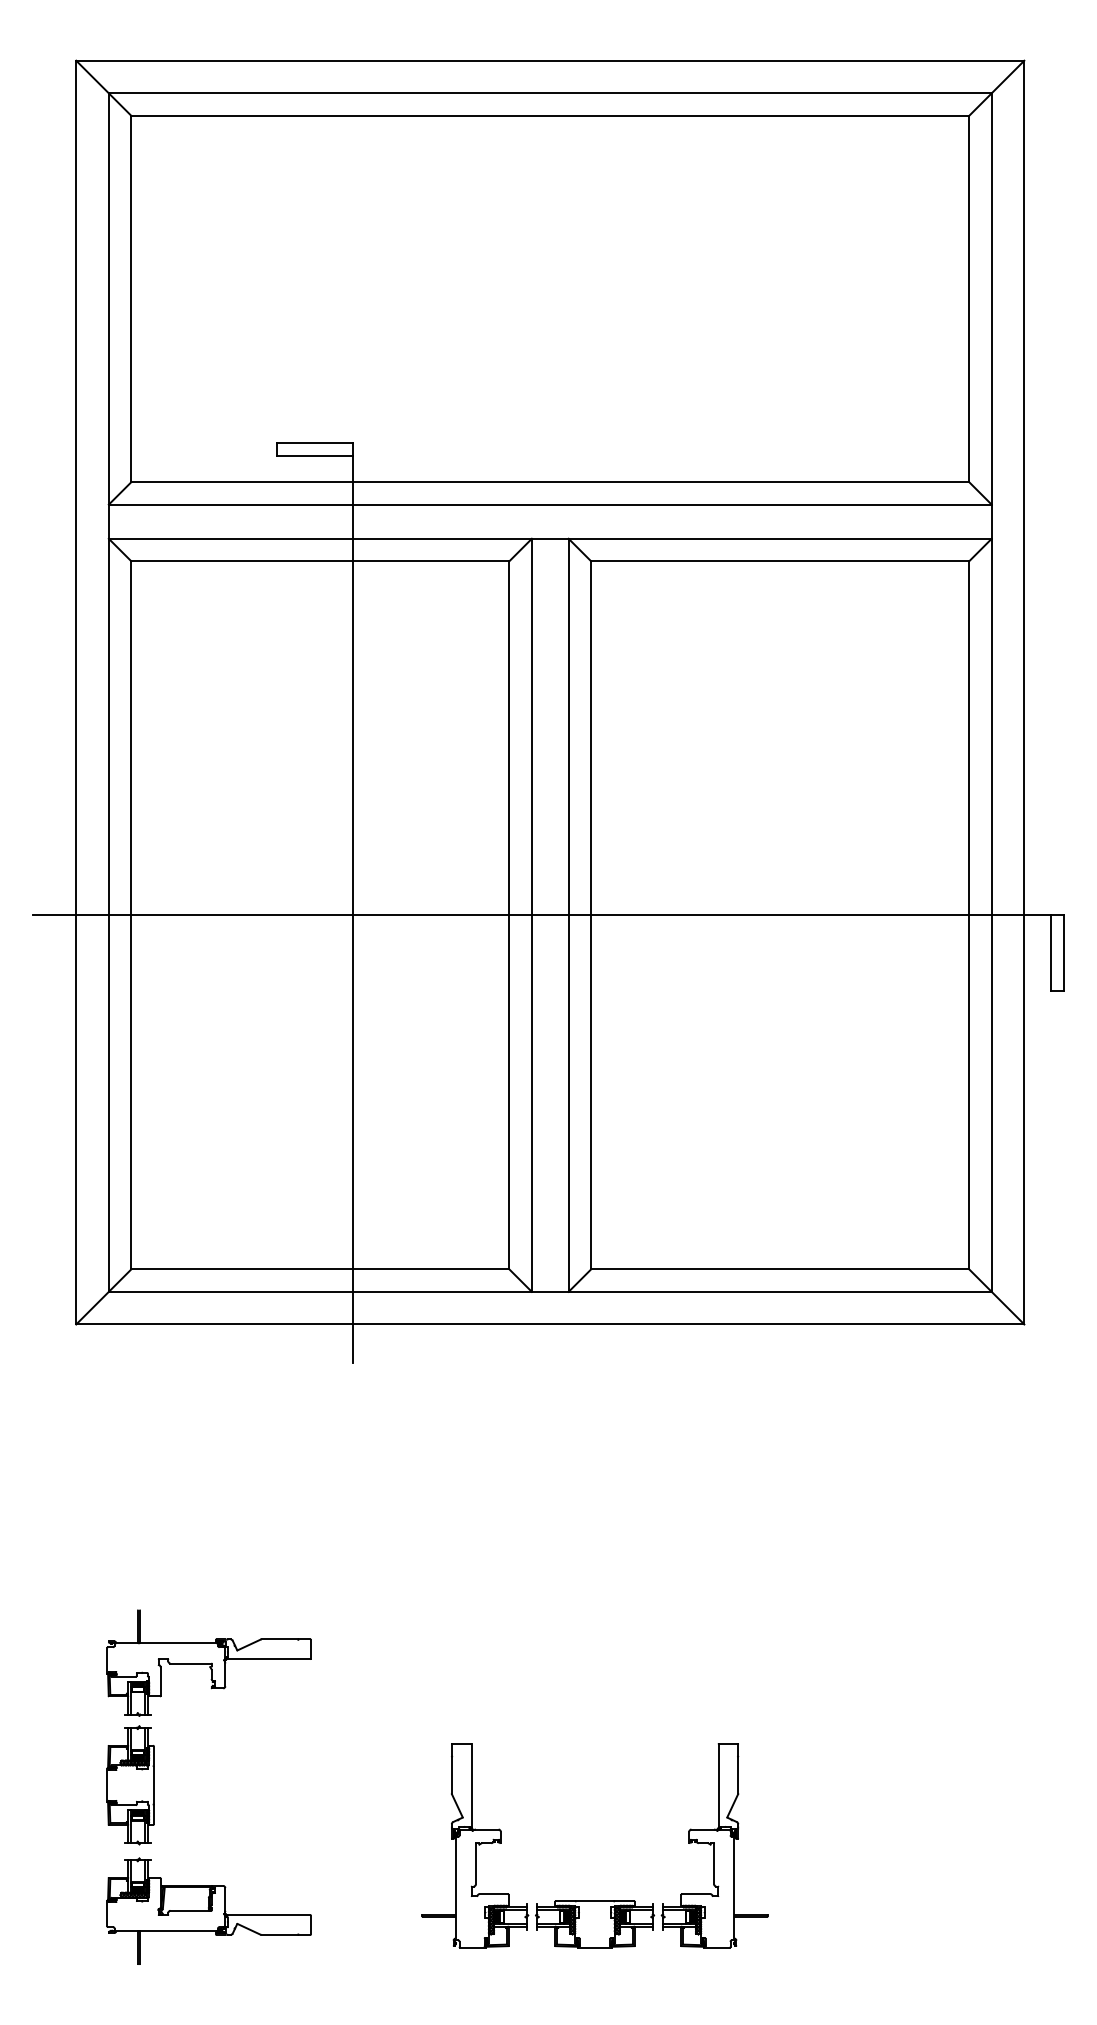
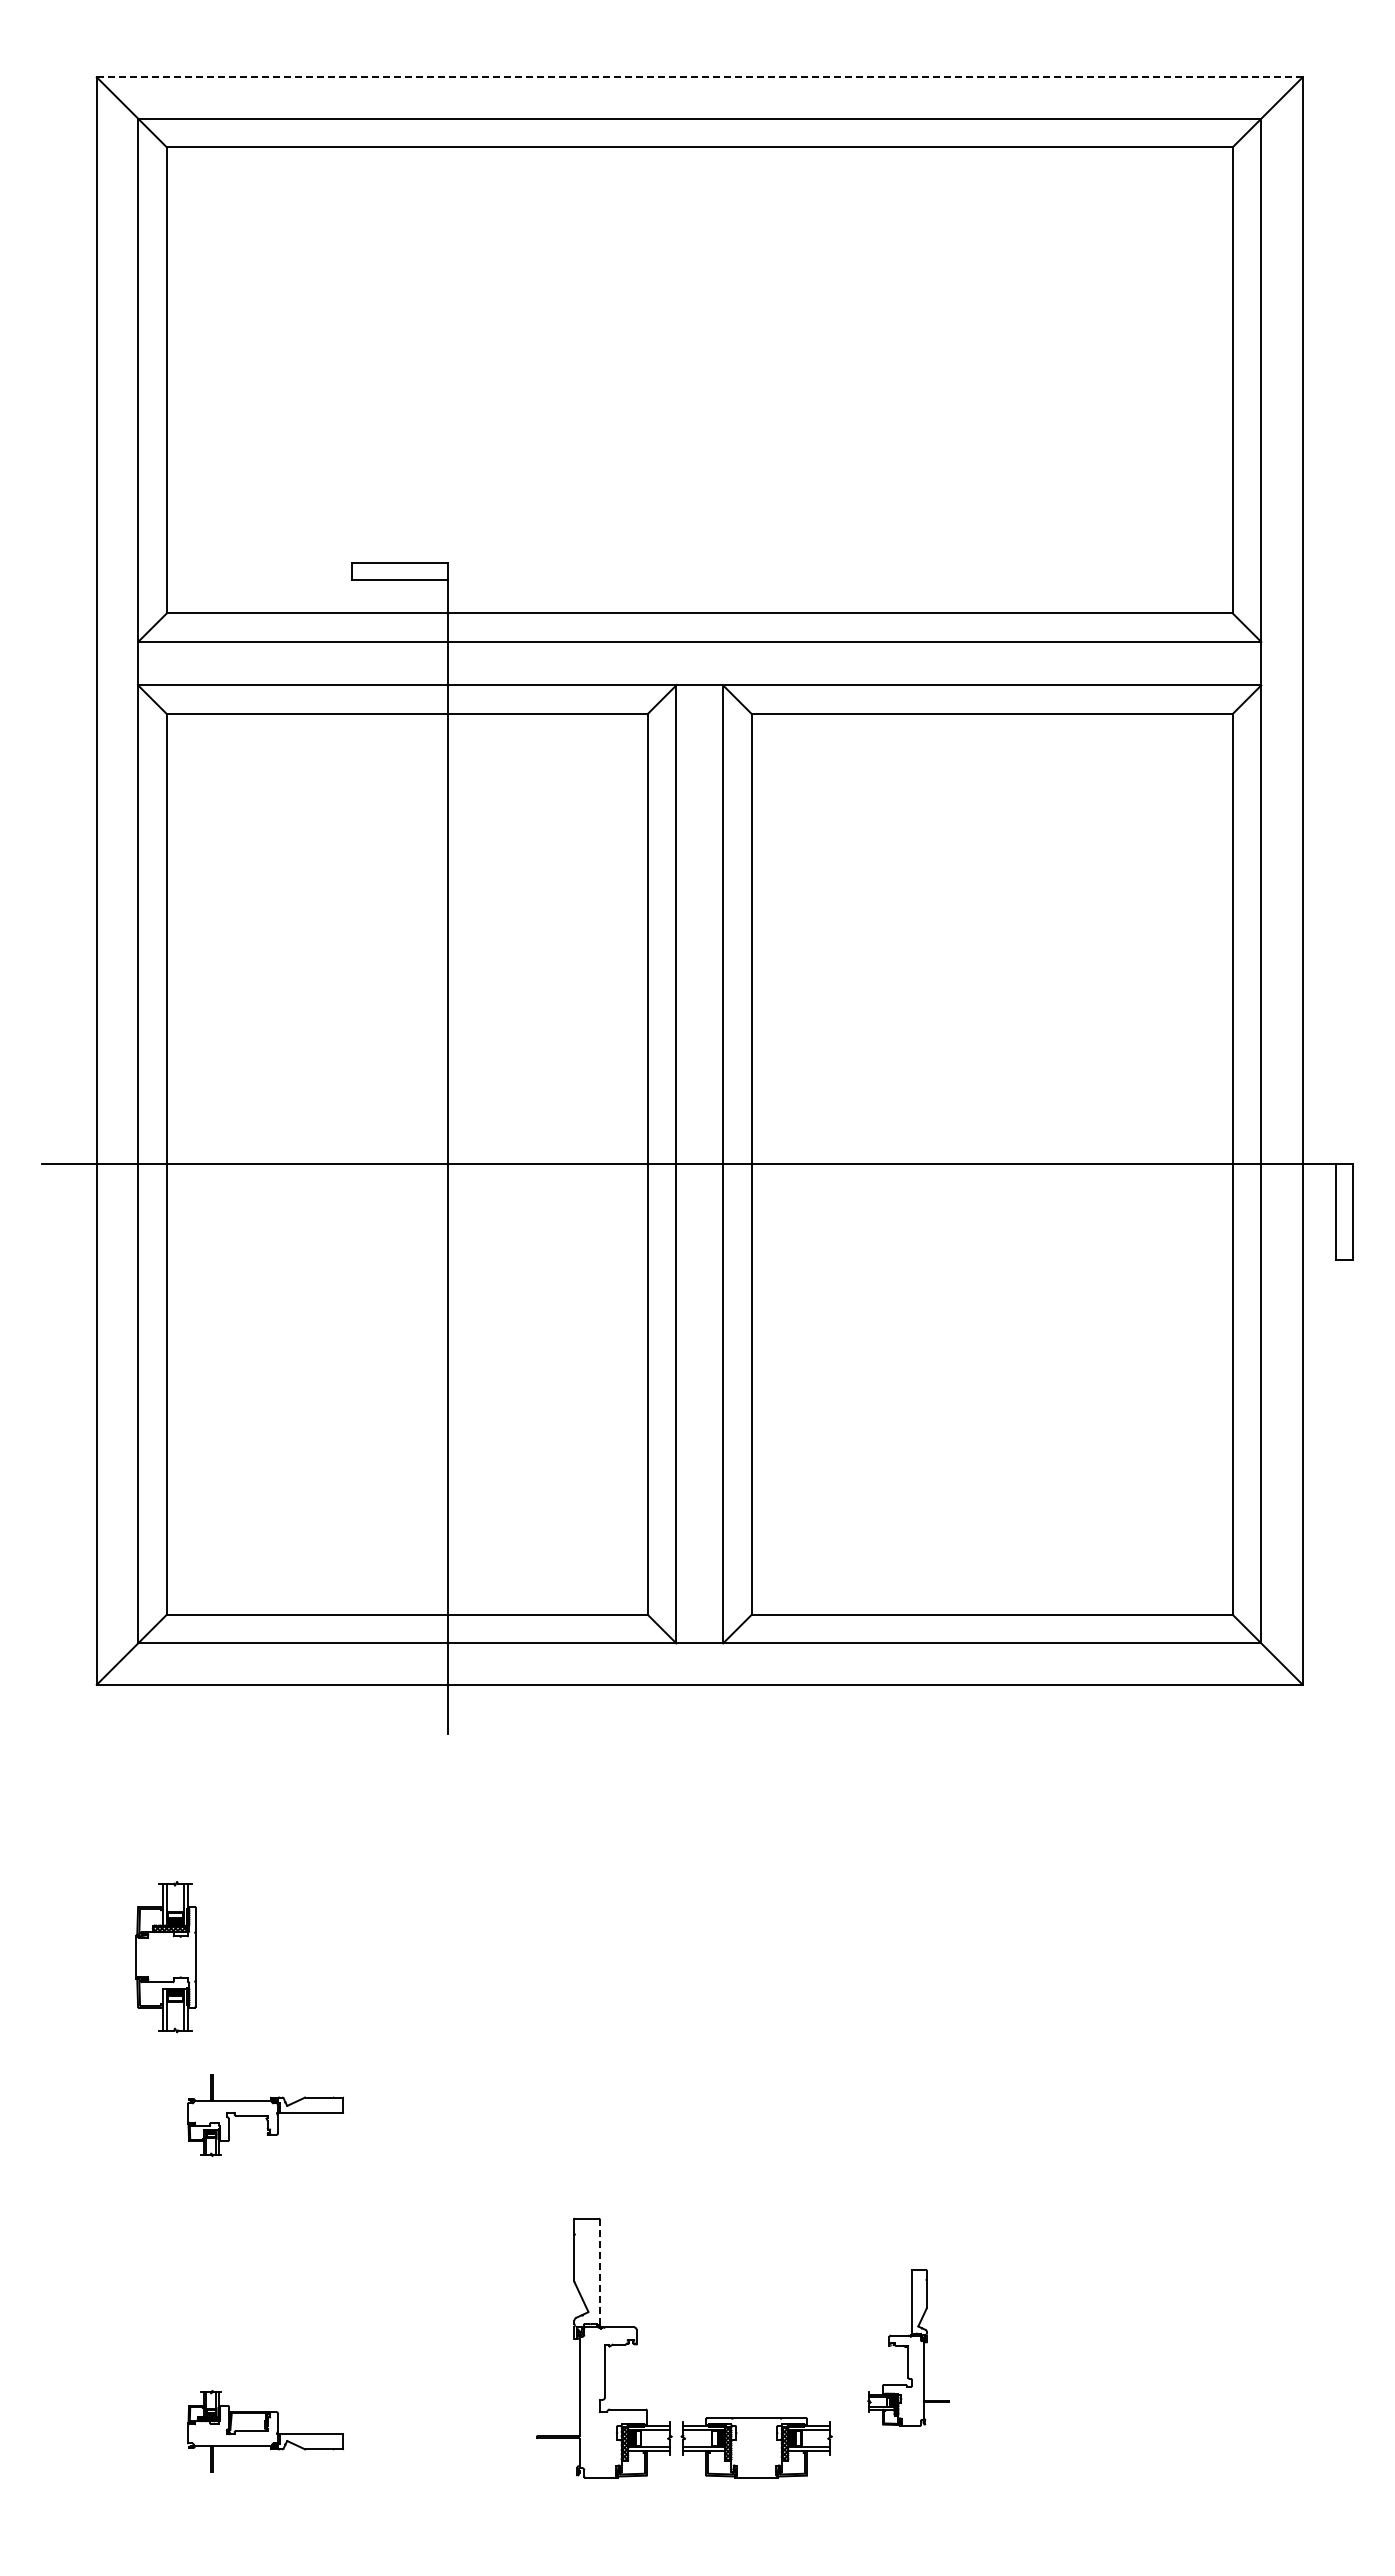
line: (550, 60) -> (700, 77), solid -> dashed
part: (208, 1662) -> (265, 2115), size x0.6
part: (130, 1785) -> (165, 1957), moved
line: (471, 1785) -> (599, 2271), solid -> dashed
part: (714, 1845) -> (908, 2347), size x0.6
part: (208, 1911) -> (265, 2431), size x0.6

